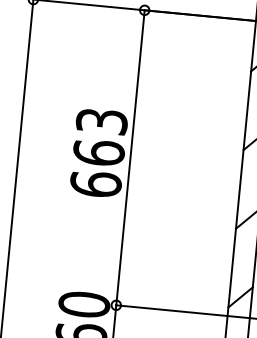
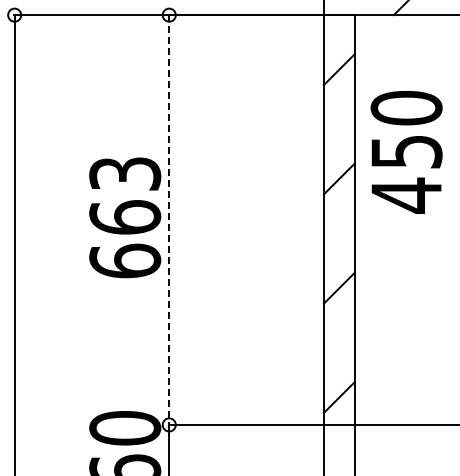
line: (130, 158) -> (169, 220), solid -> dashed

